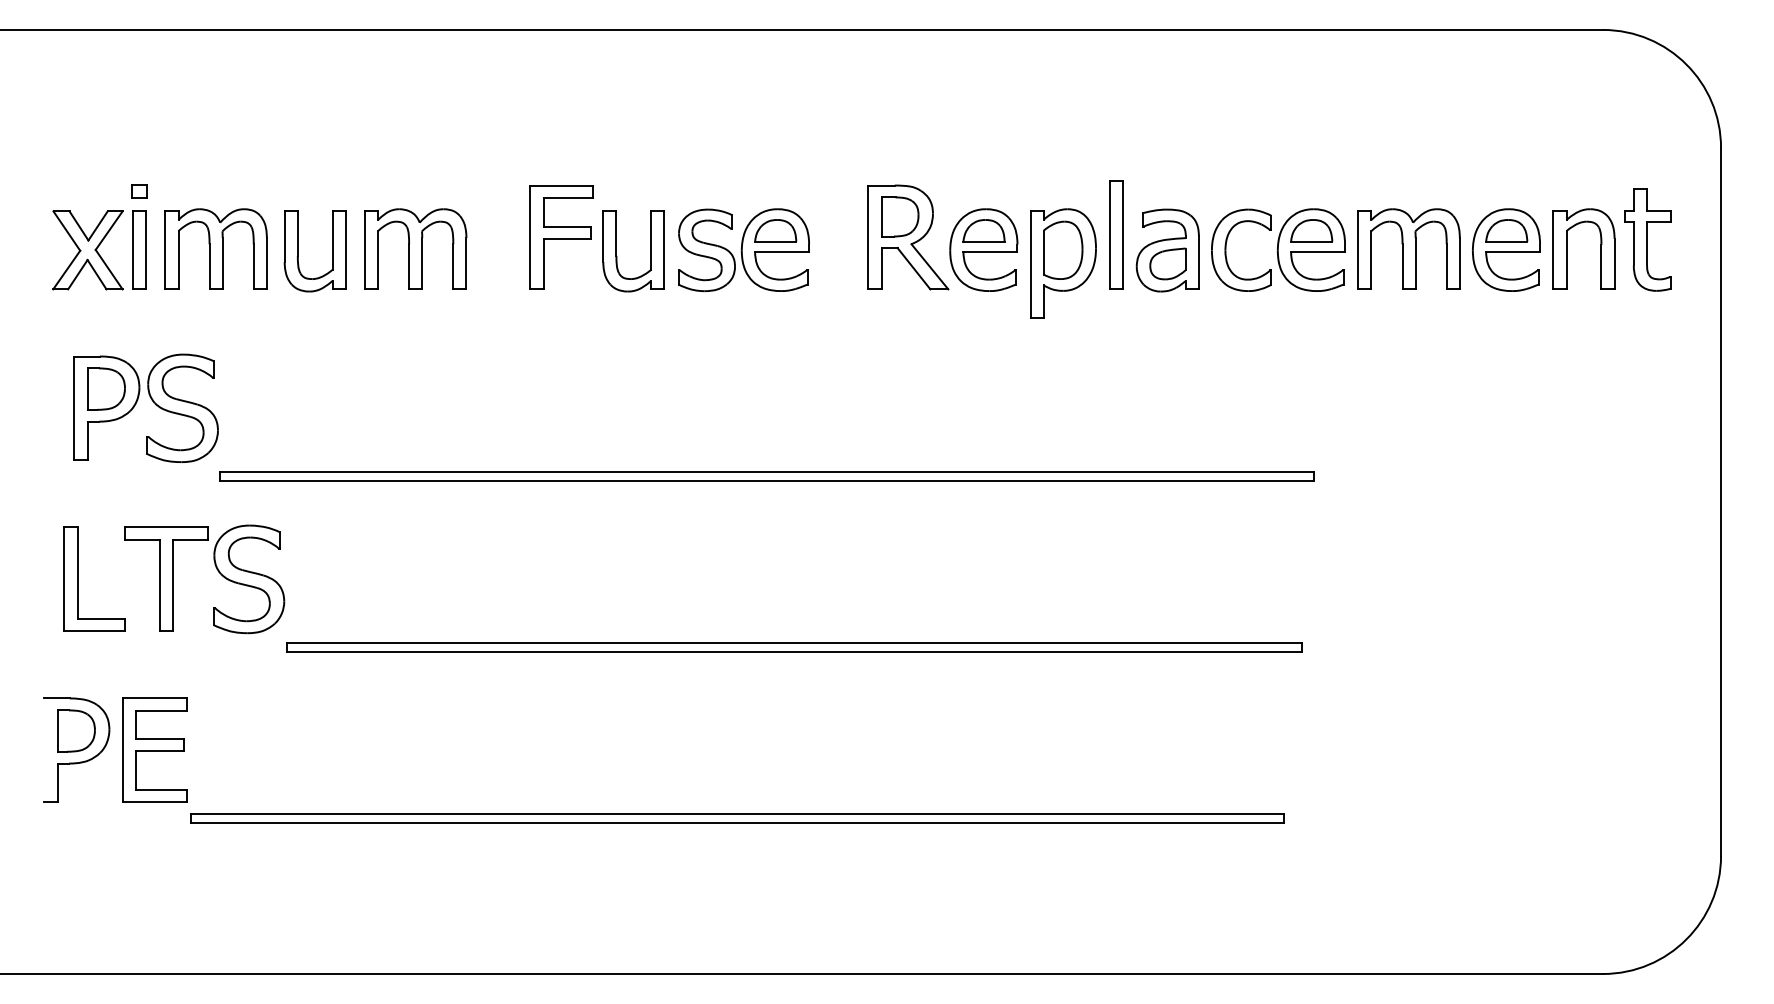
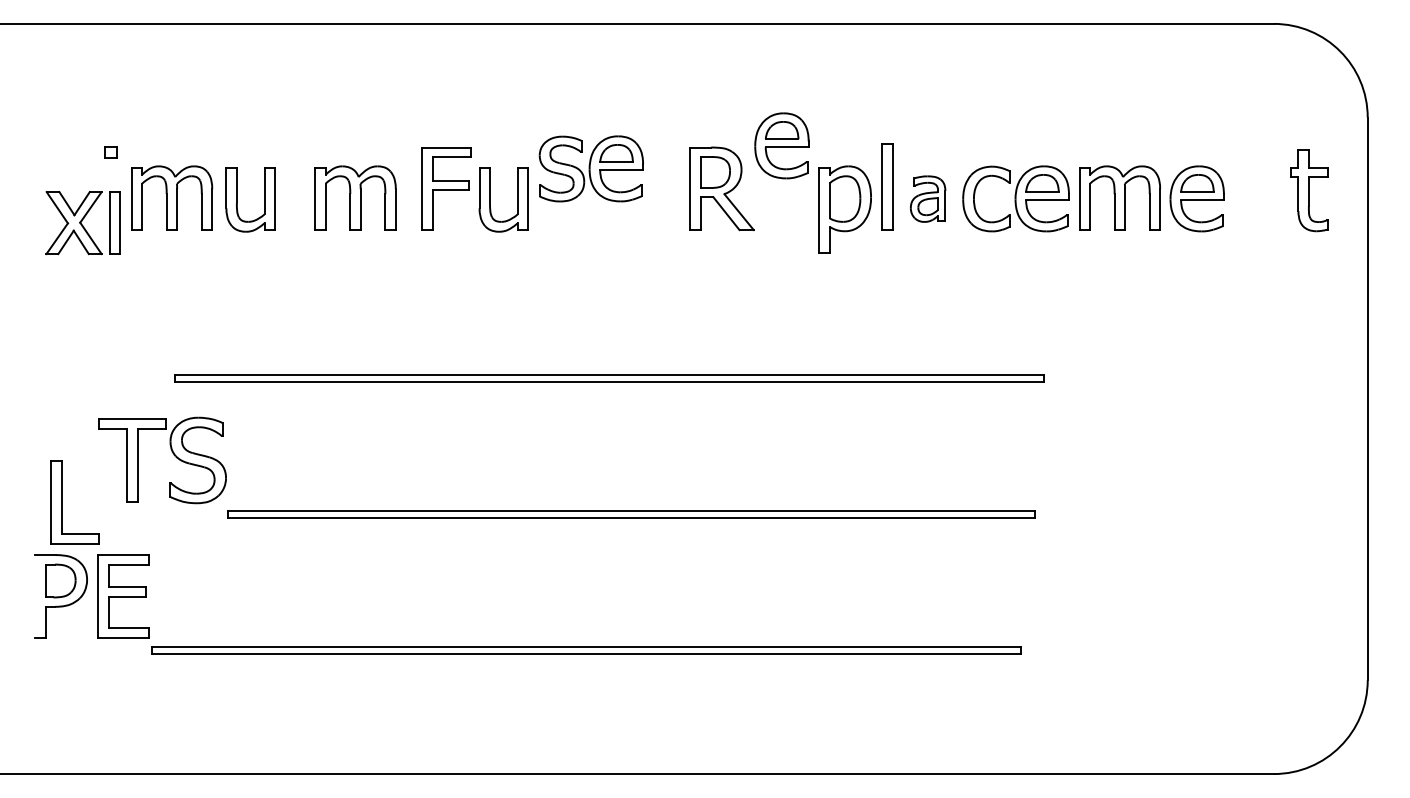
part: (415, 248) -> (355, 197), moved
part: (1567, 248) -> (1245, 197), removed
part: (742, 249) -> (590, 168), moved
part: (983, 249) -> (781, 145), moved
part: (1167, 249) -> (927, 198), size x0.7
part: (98, 250) -> (82, 223), moved
part: (153, 404) -> (122, 321), removed
part: (78, 579) -> (62, 502), moved

